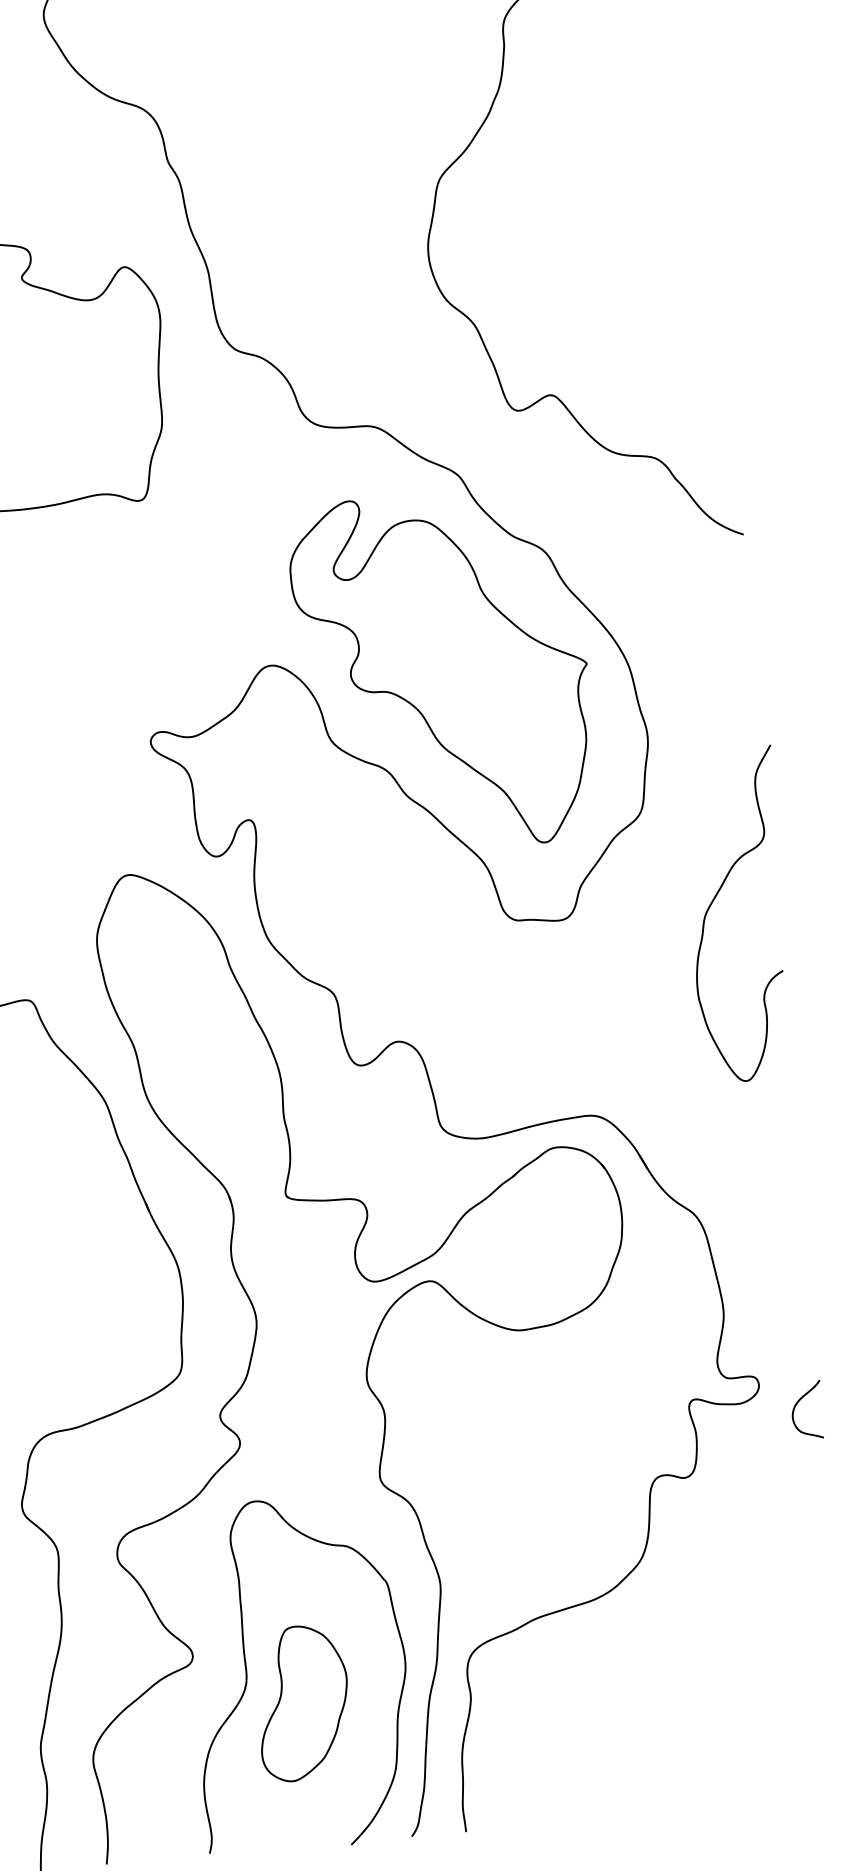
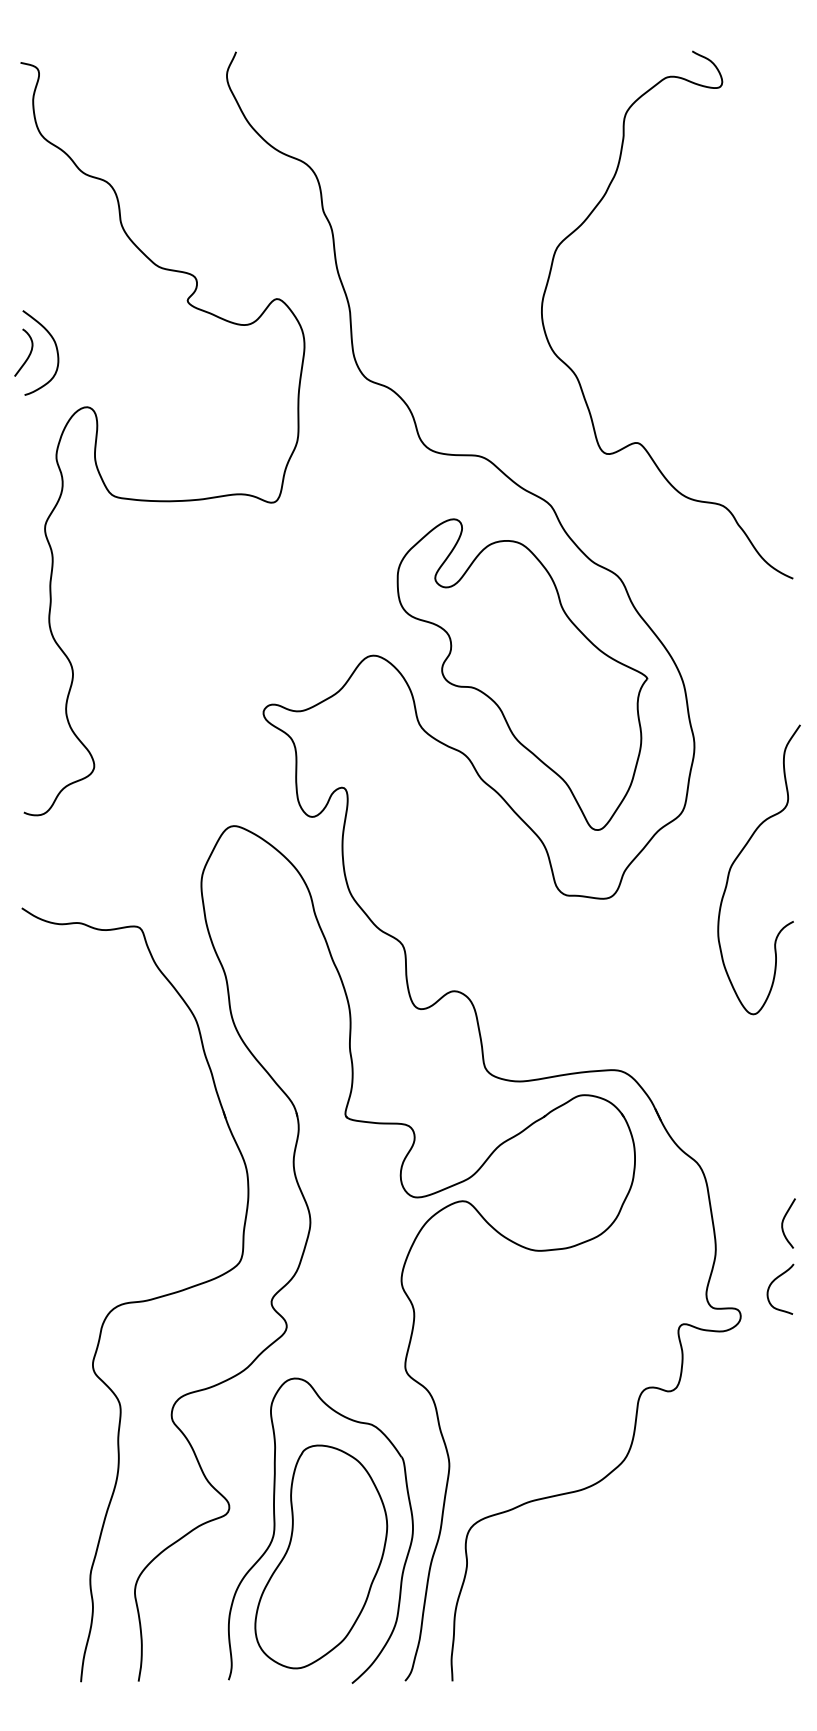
curve: (713, 903) -> (738, 857), moved
curve: (798, 1274) -> (783, 1223), added
curve: (799, 1402) -> (774, 1281), moved
part: (303, 1702) -> (321, 1556), size x1.67

